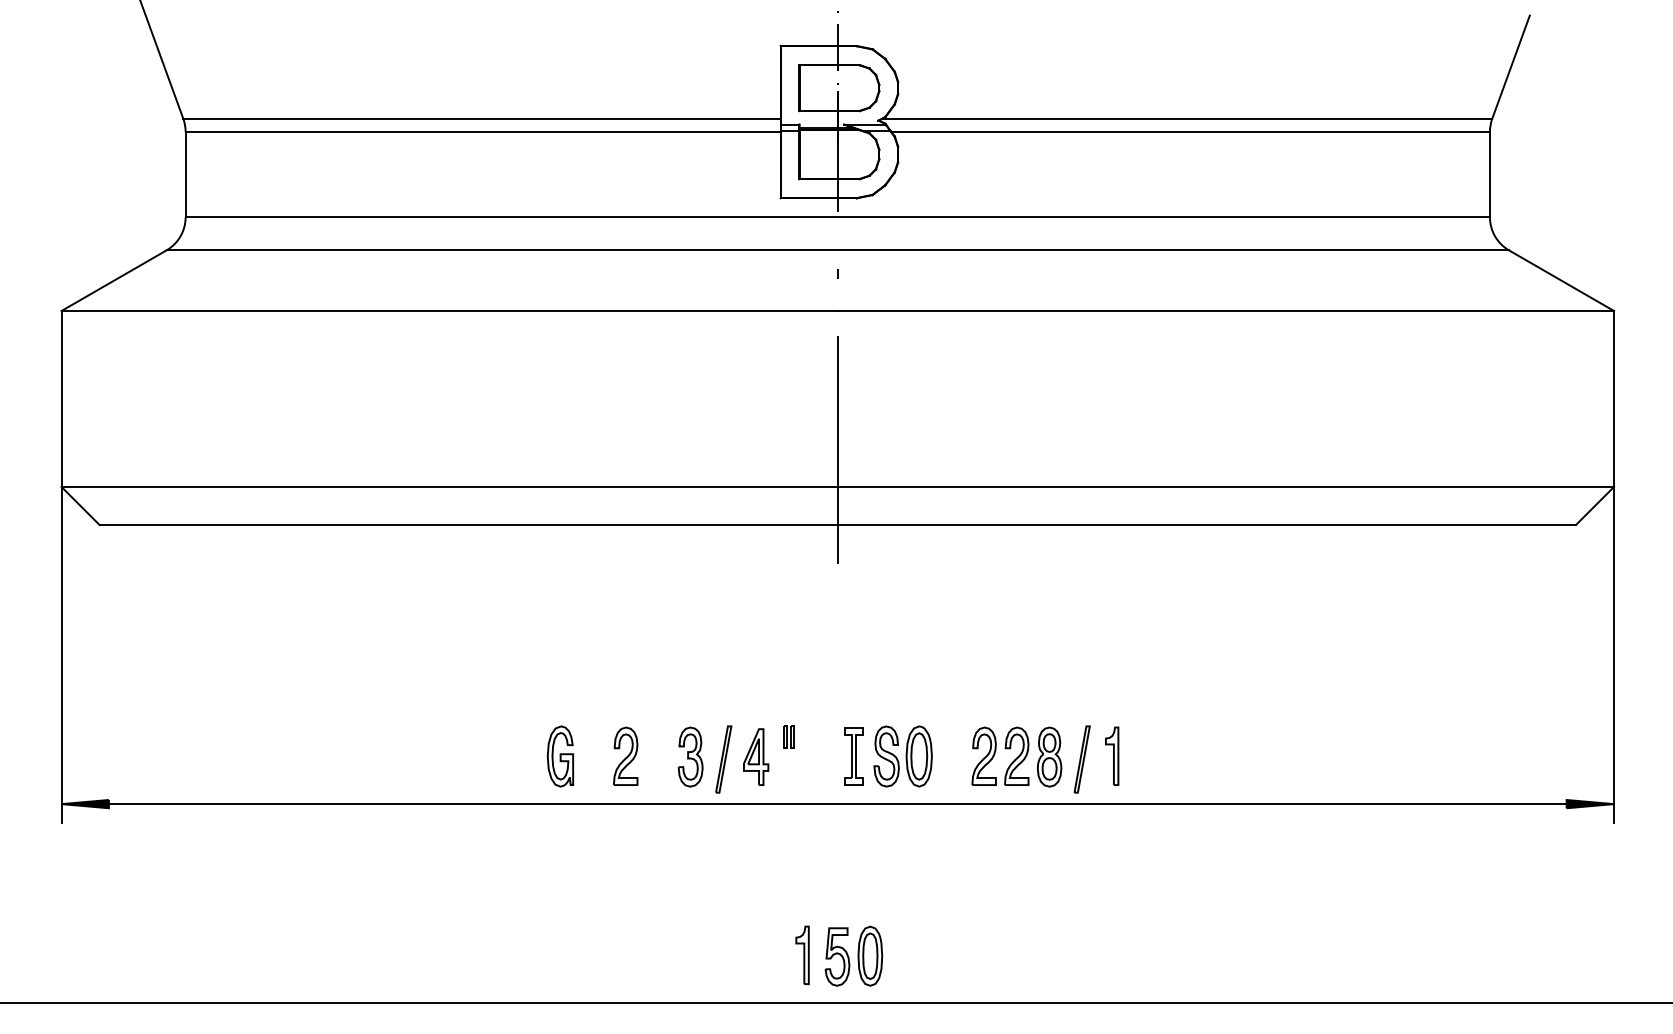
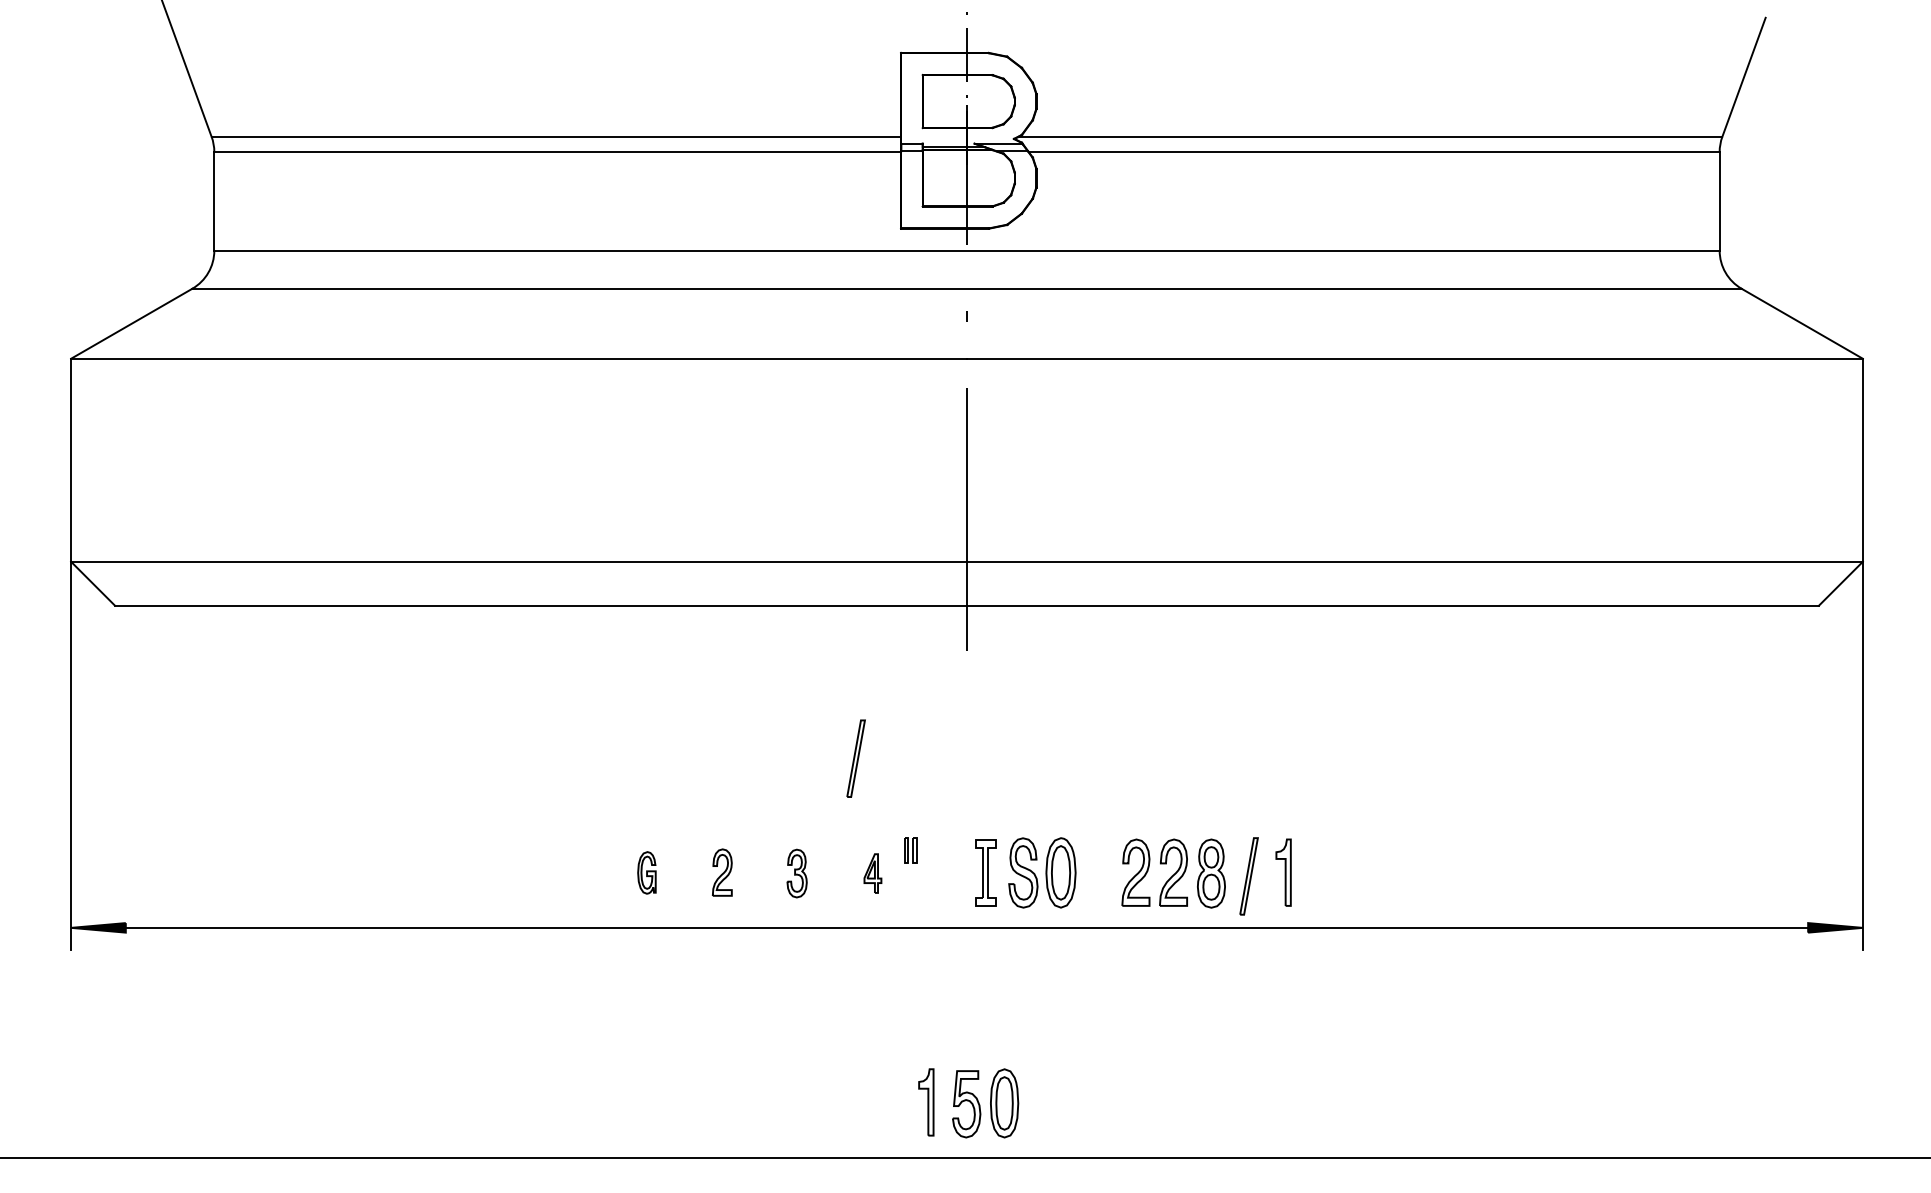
part: (625, 755) -> (721, 871), size x0.7
part: (560, 756) -> (646, 872), size x0.6
part: (690, 756) -> (797, 872), size x0.7
part: (756, 756) -> (873, 872), size x0.6
part: (723, 759) -> (855, 758), moved

